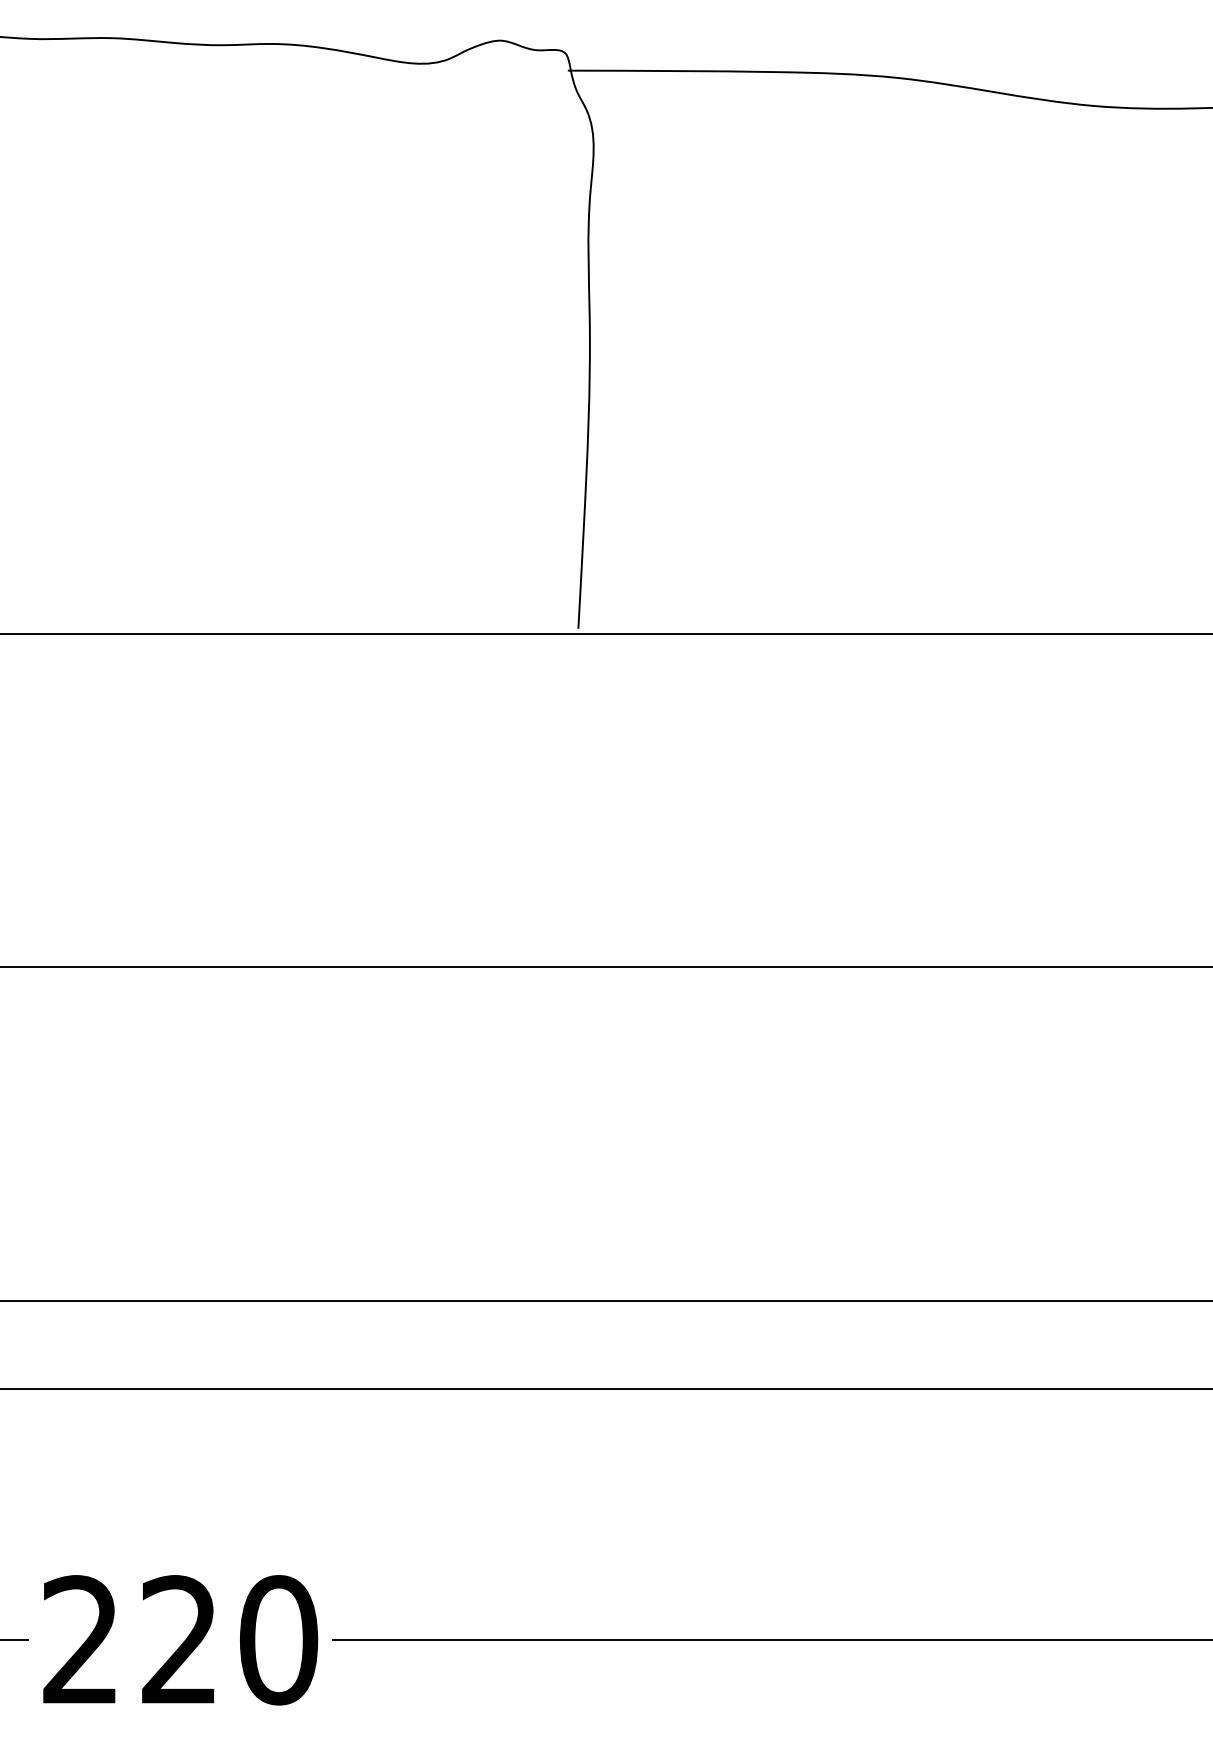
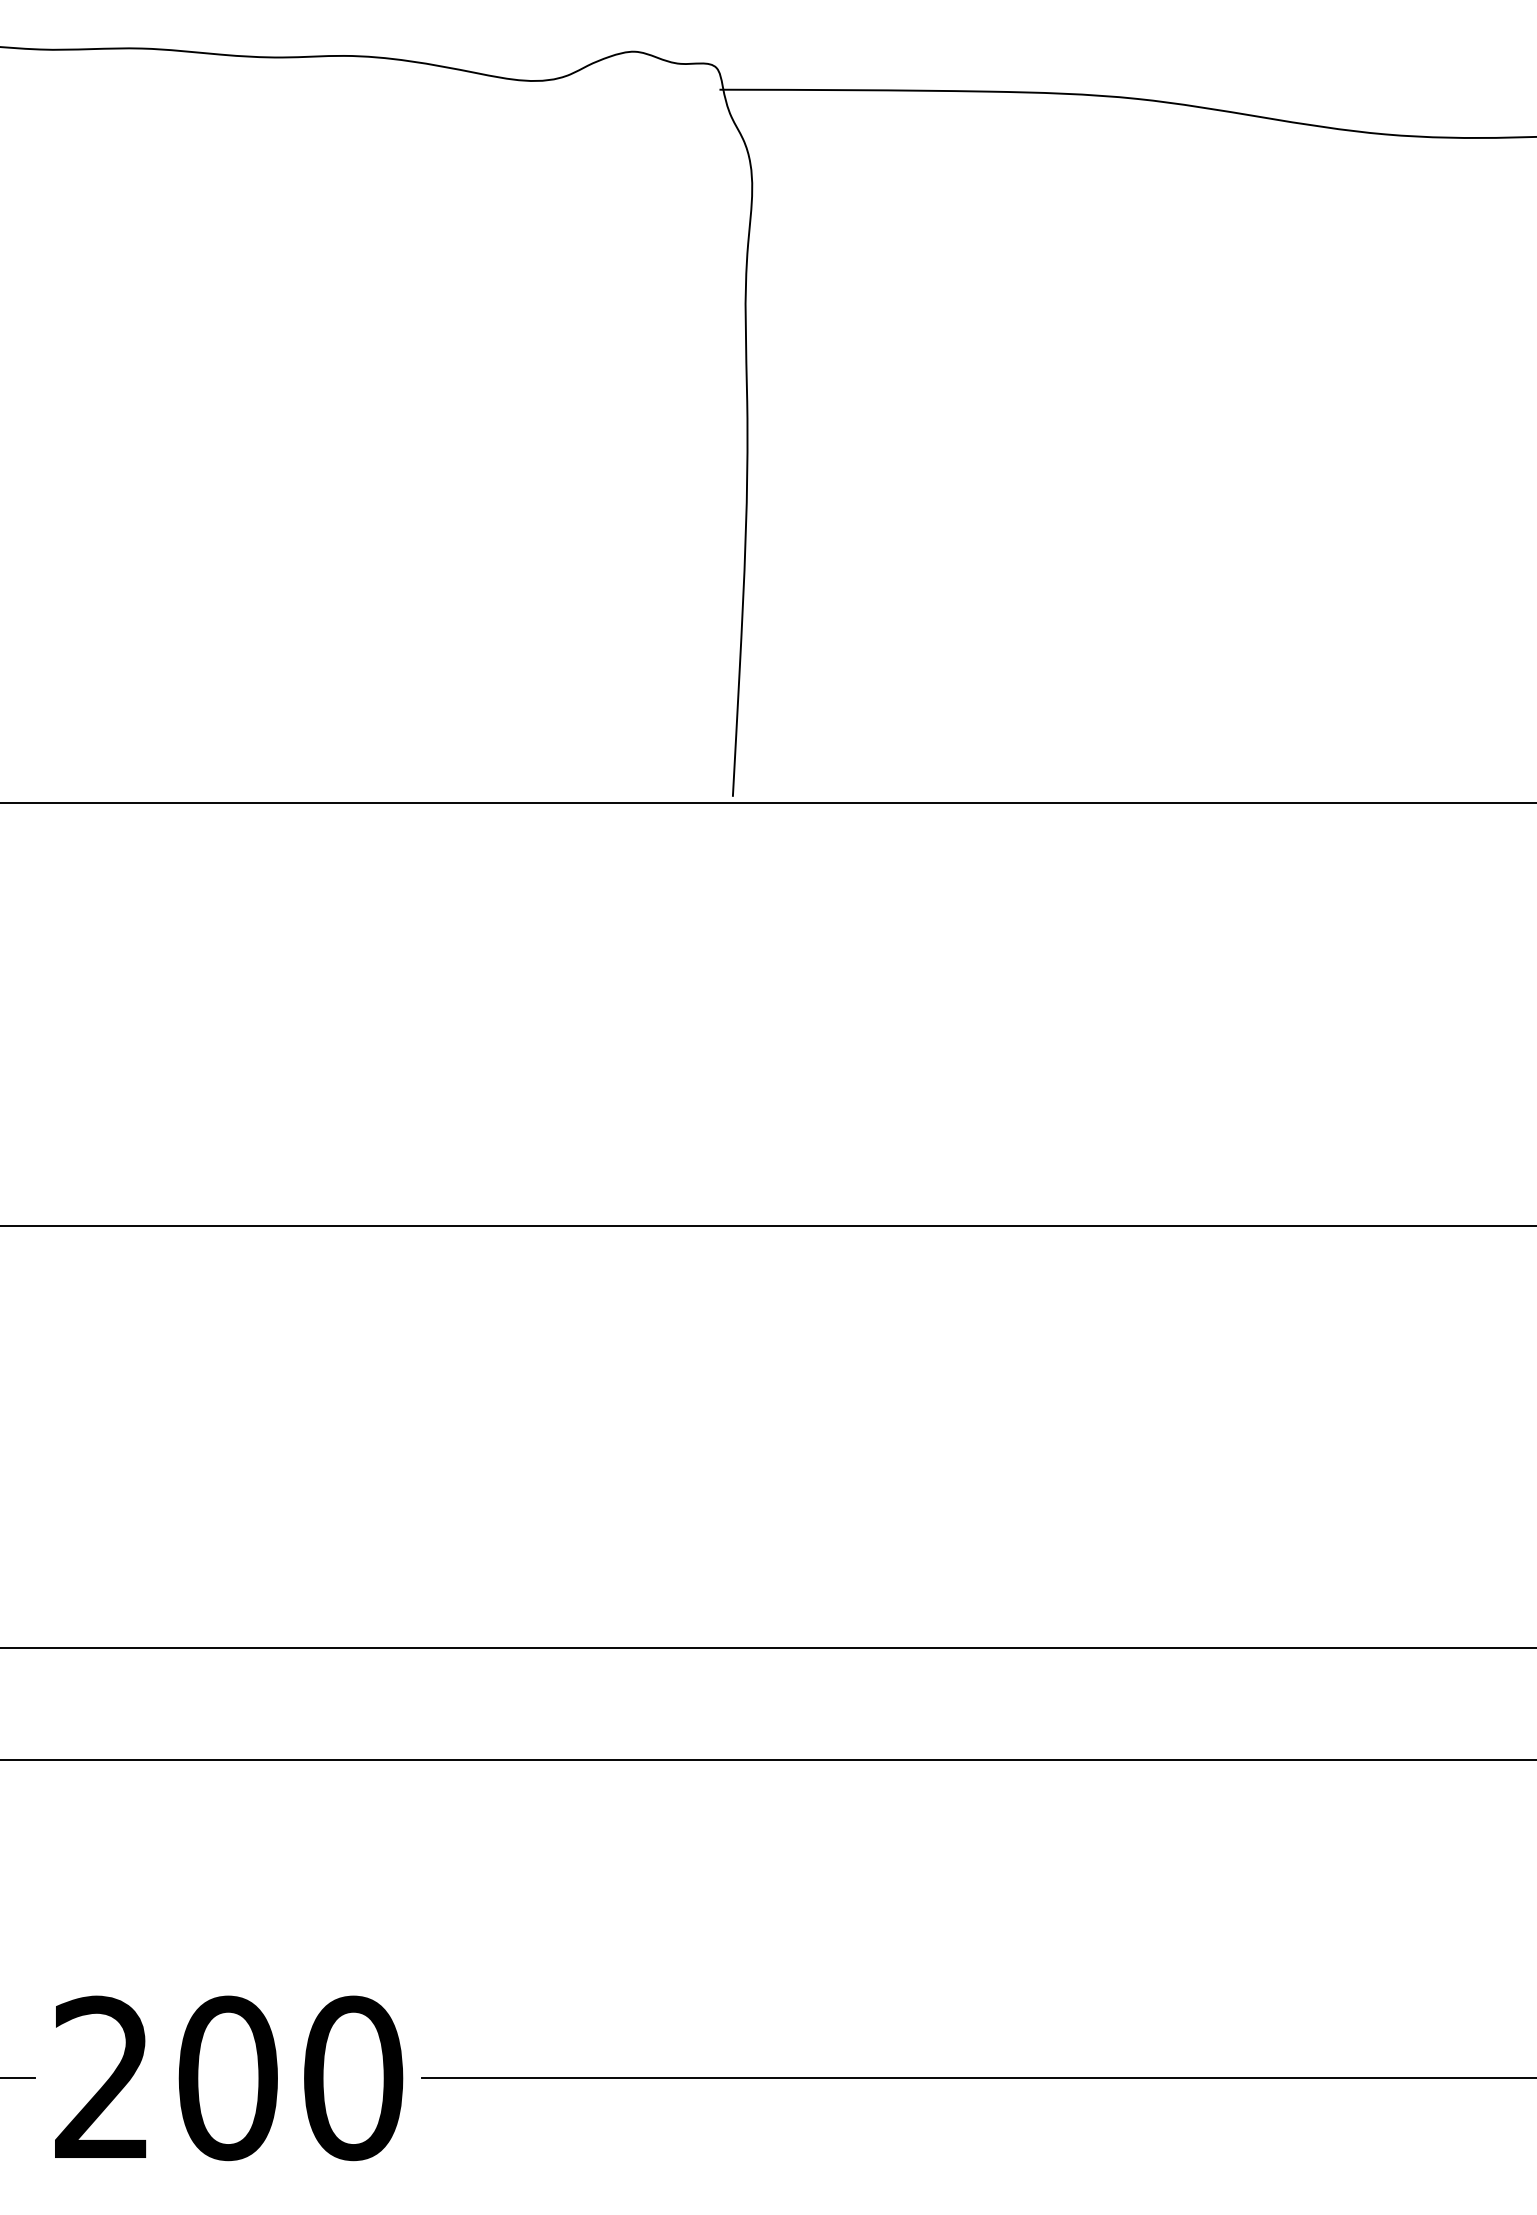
text: (179, 1640) -> (227, 2078), 220 -> 200

